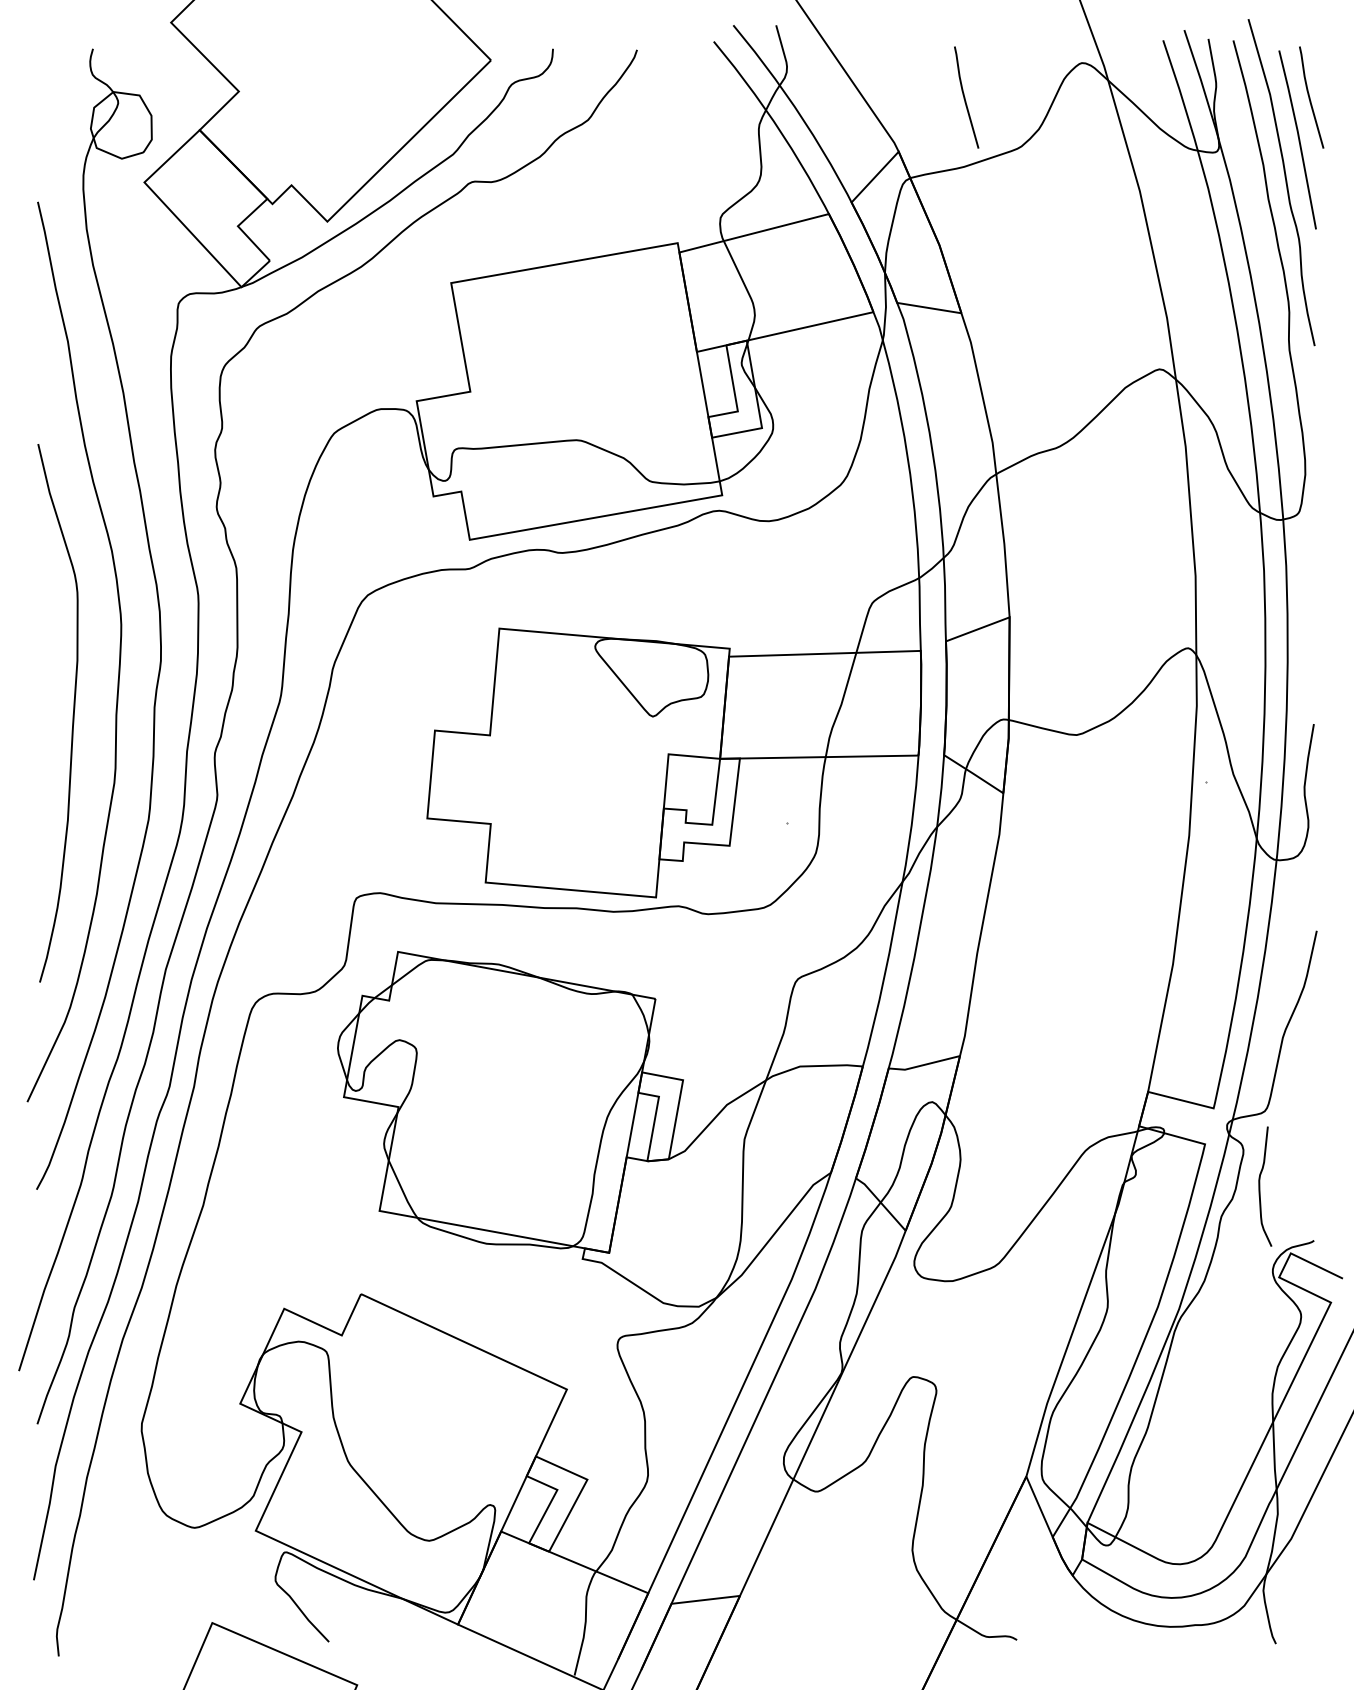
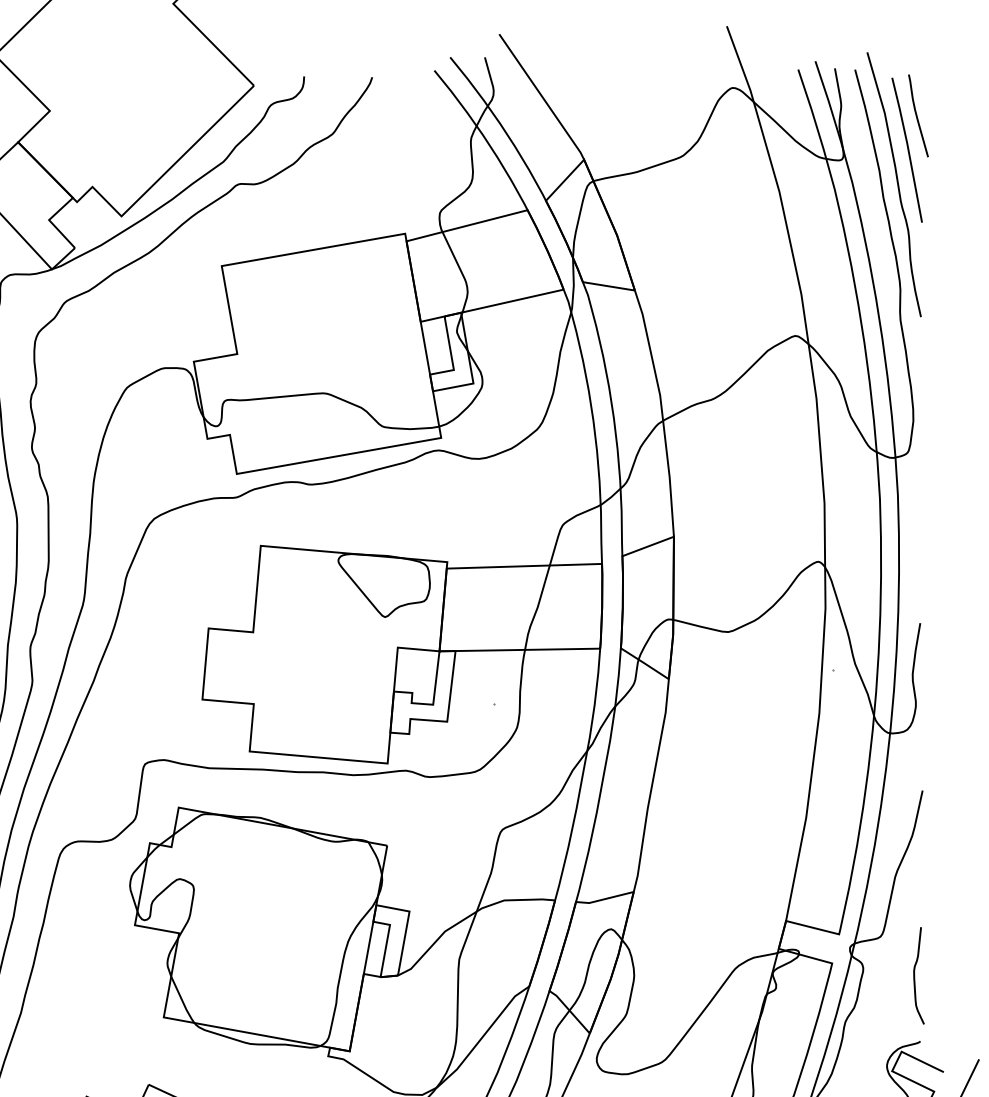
curve: (965, 97) -> (638, 115), removed
curve: (1260, 1186) -> (915, 975), moved

